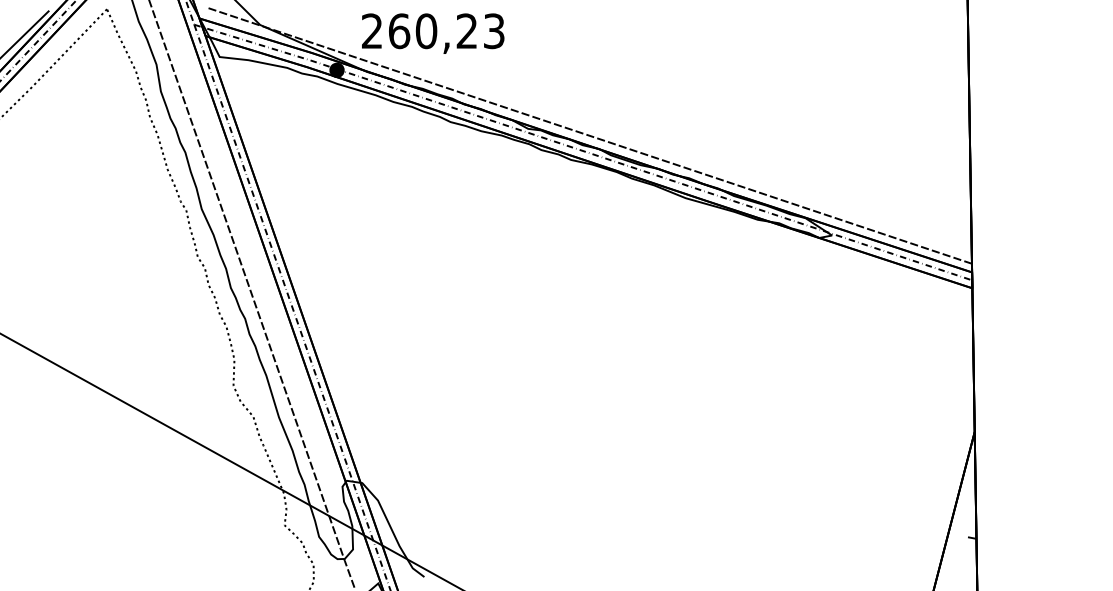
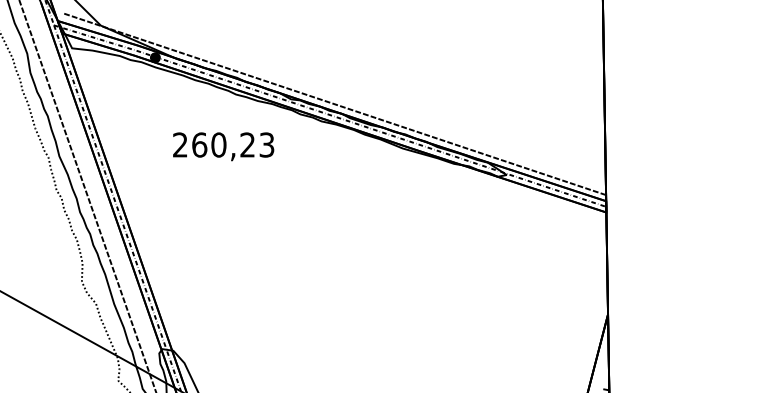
text: (433, 33) -> (223, 146), moved

